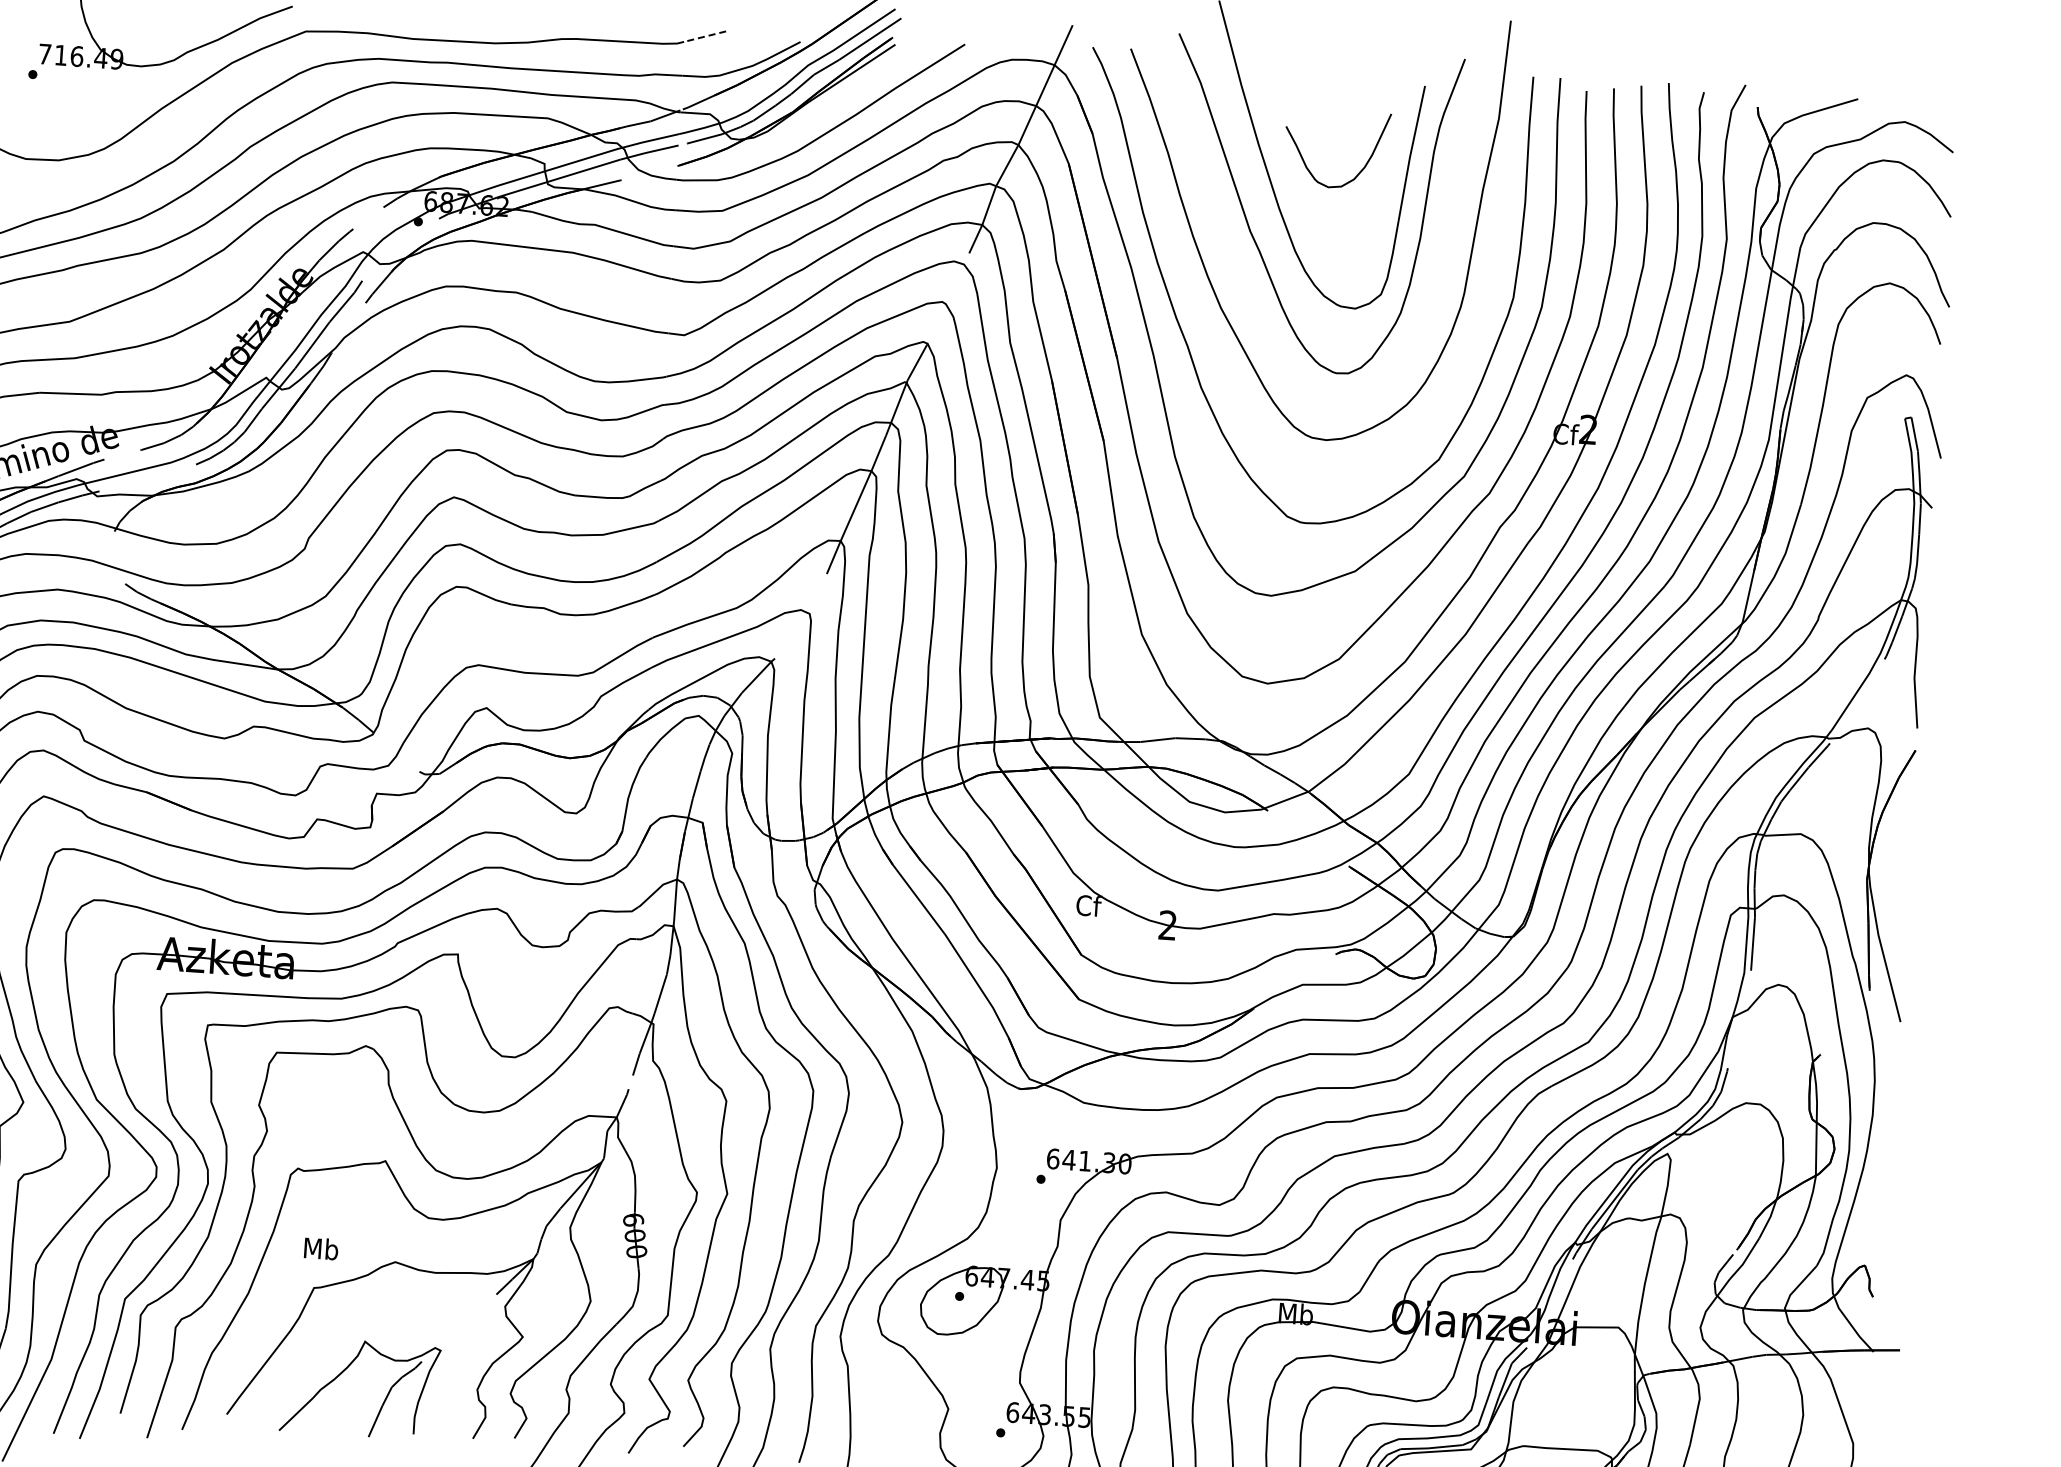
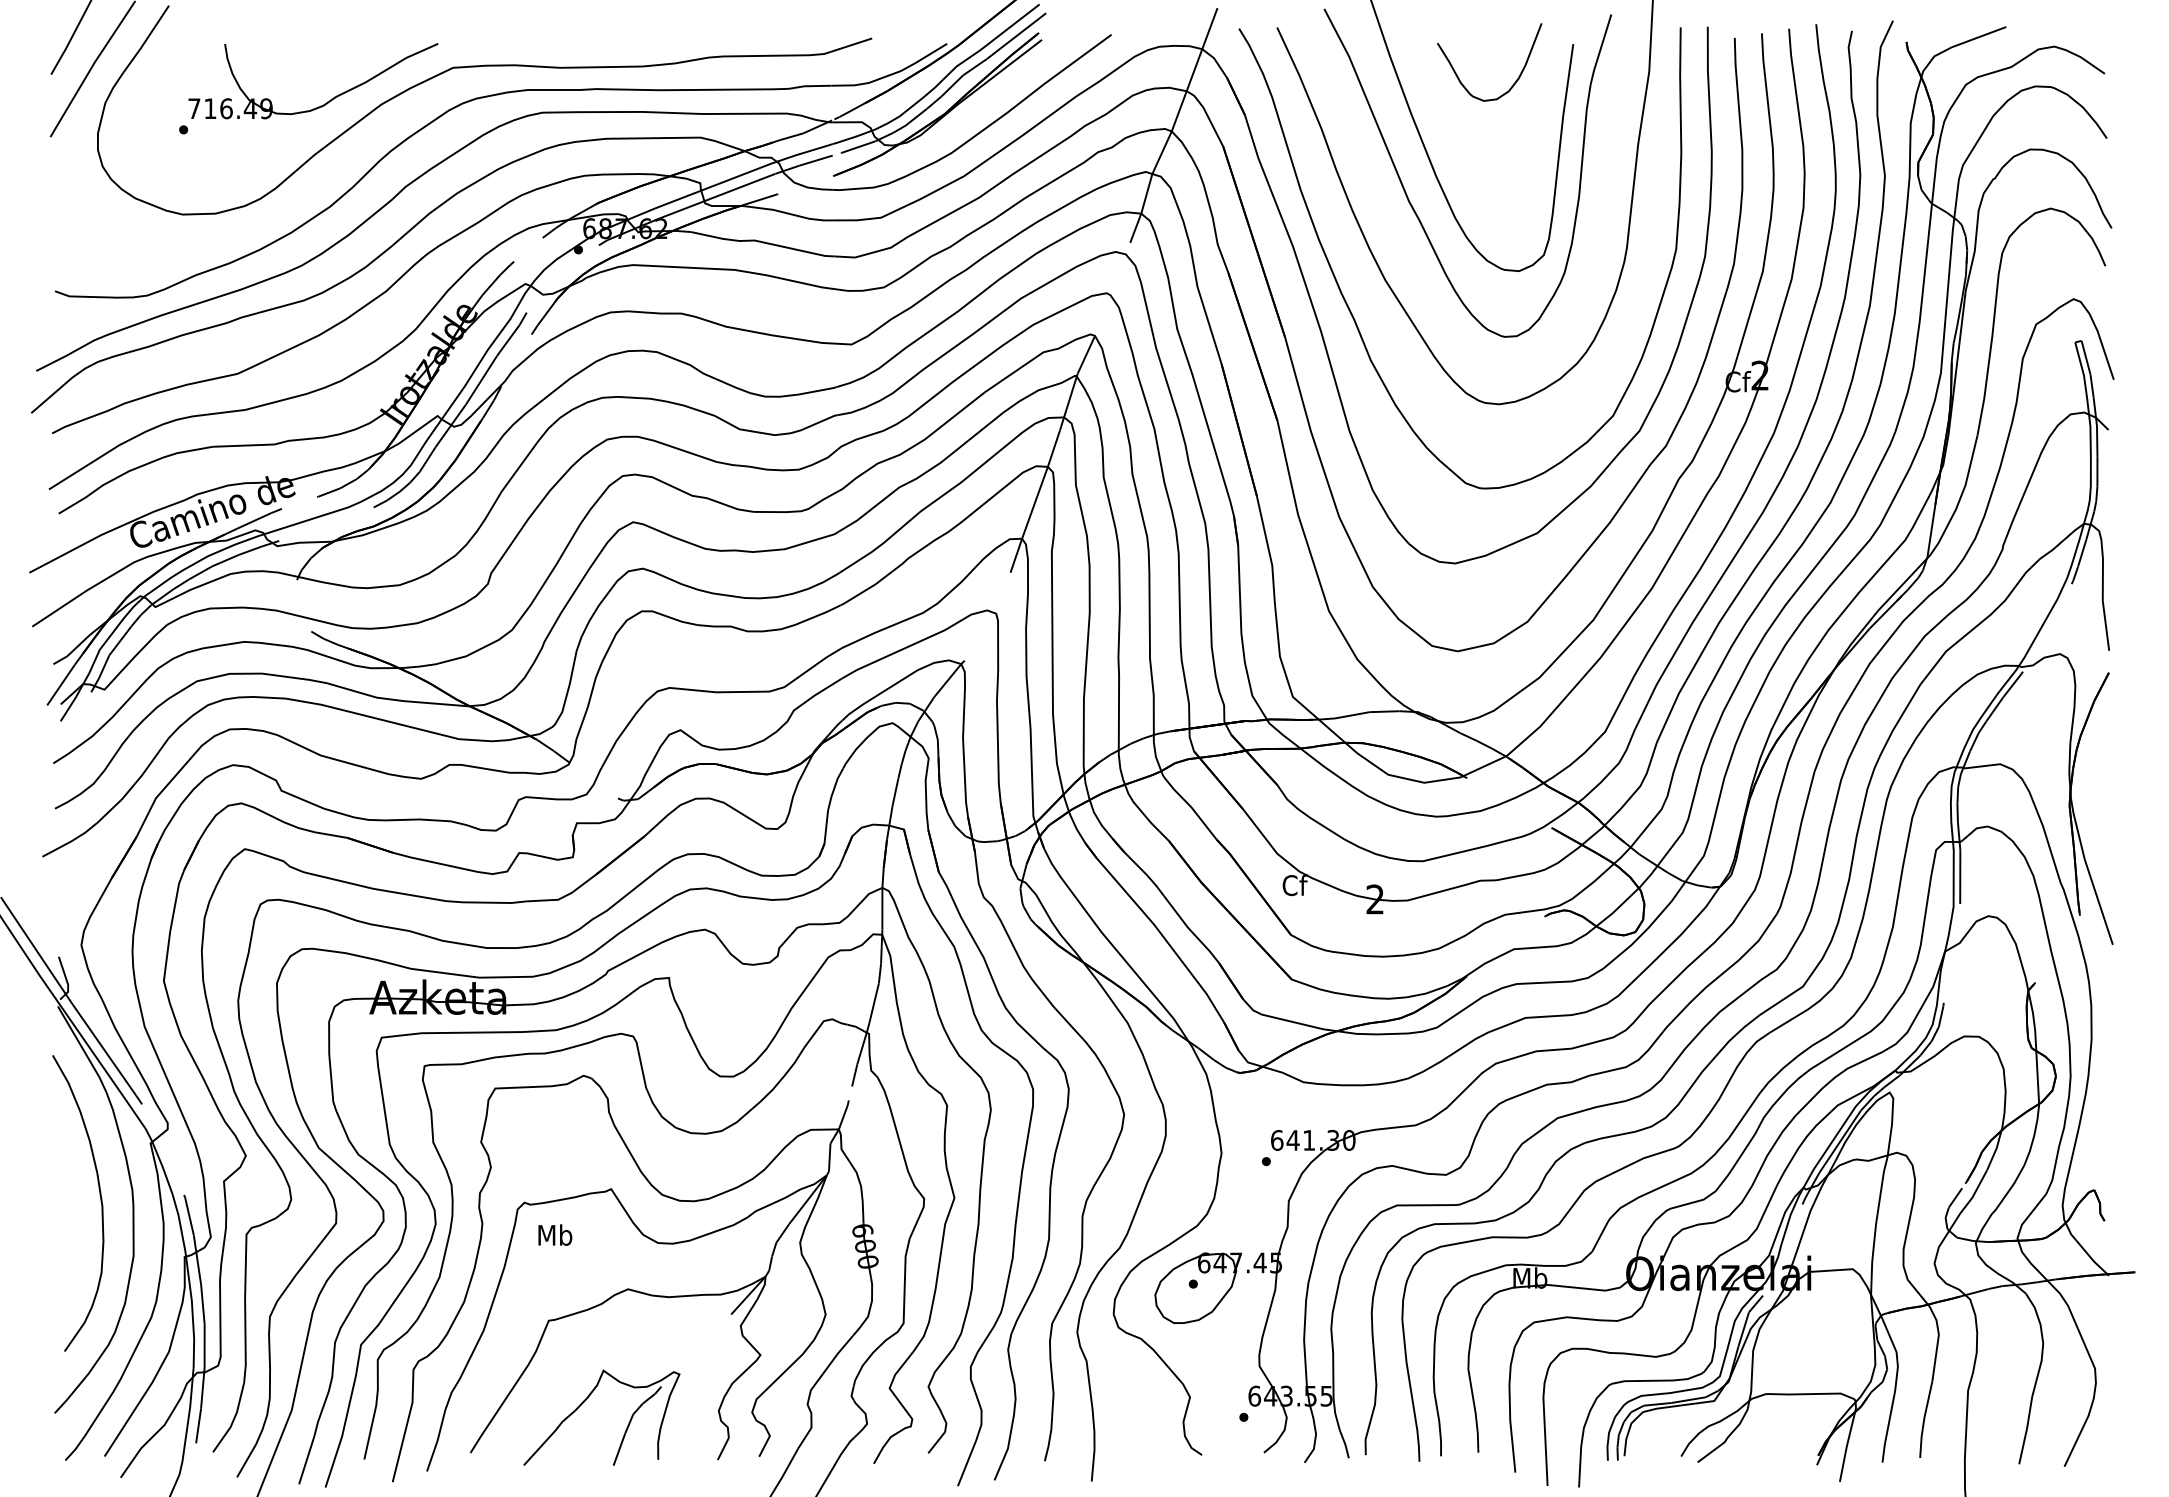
line: (704, 36) -> (851, 45), dashed -> solid
curve: (1358, 172) -> (1512, 84), moved
text: (321, 1248) -> (555, 1234), moved

